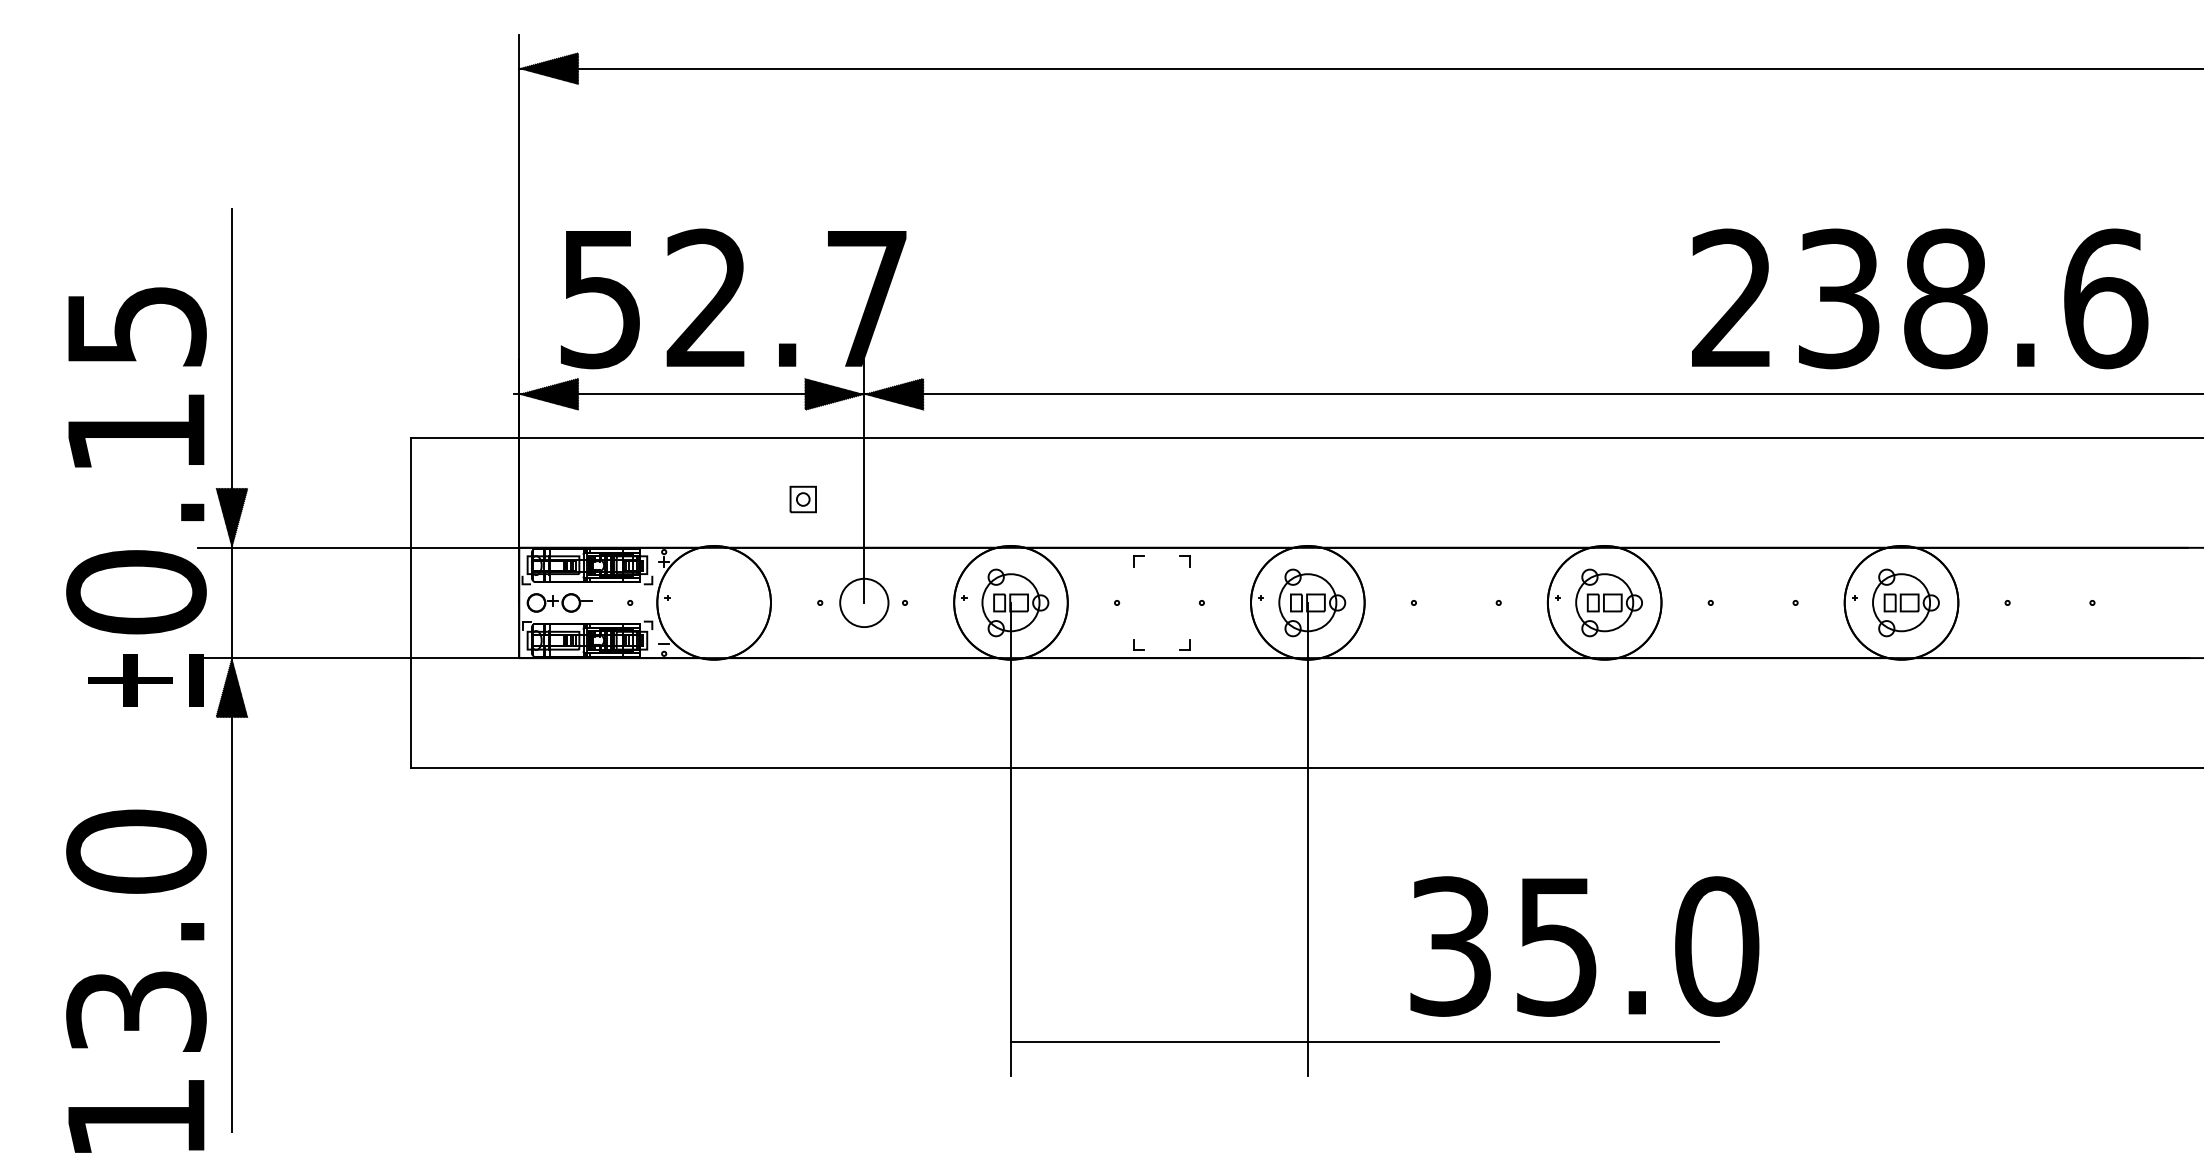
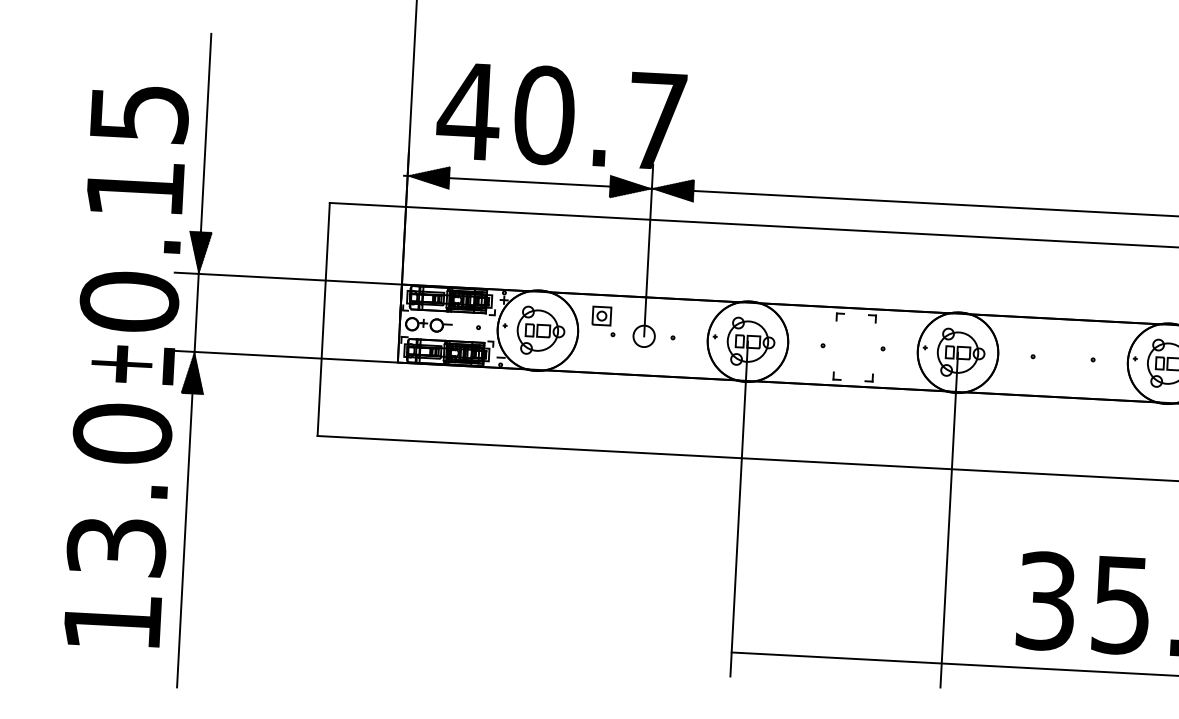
text: (652, 298) -> (505, 113), 52.7 -> 40.7
part: (802, 499) -> (601, 316), moved
part: (718, 602) -> (541, 330), added
circle: (864, 602) -> (644, 336), size x0.62
text: (136, 980) -> (117, 524), moved

